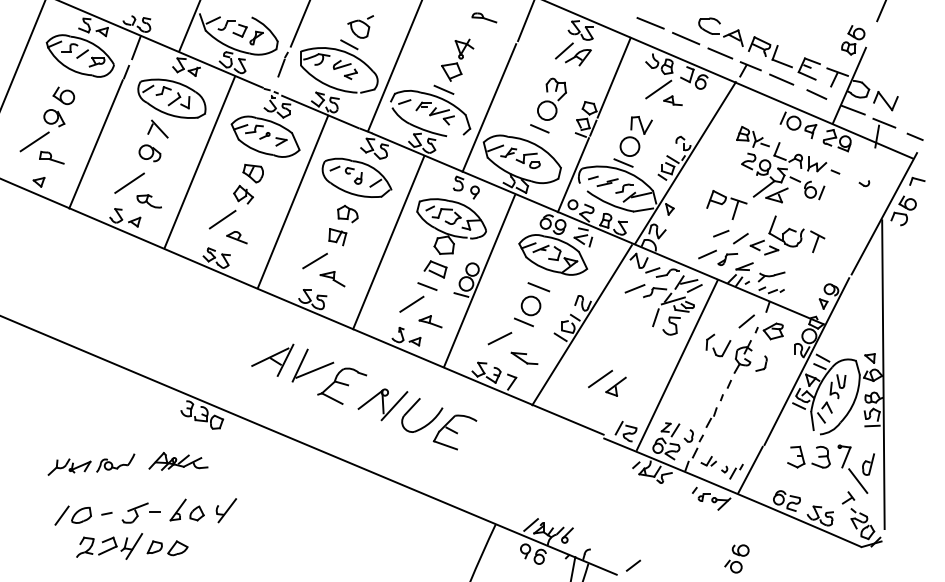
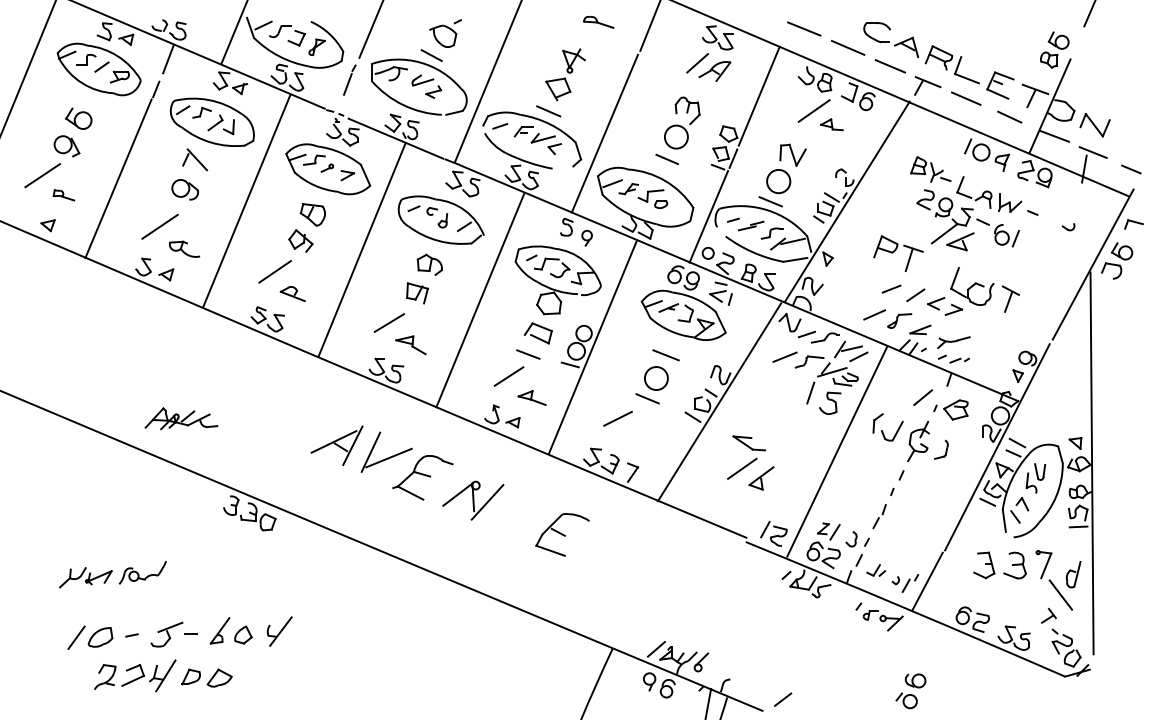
part: (51, 157) -> (63, 195), size x0.7
part: (524, 358) -> (749, 443), moved
part: (426, 424) -> (527, 524), removed
part: (178, 461) -> (181, 418), moved

